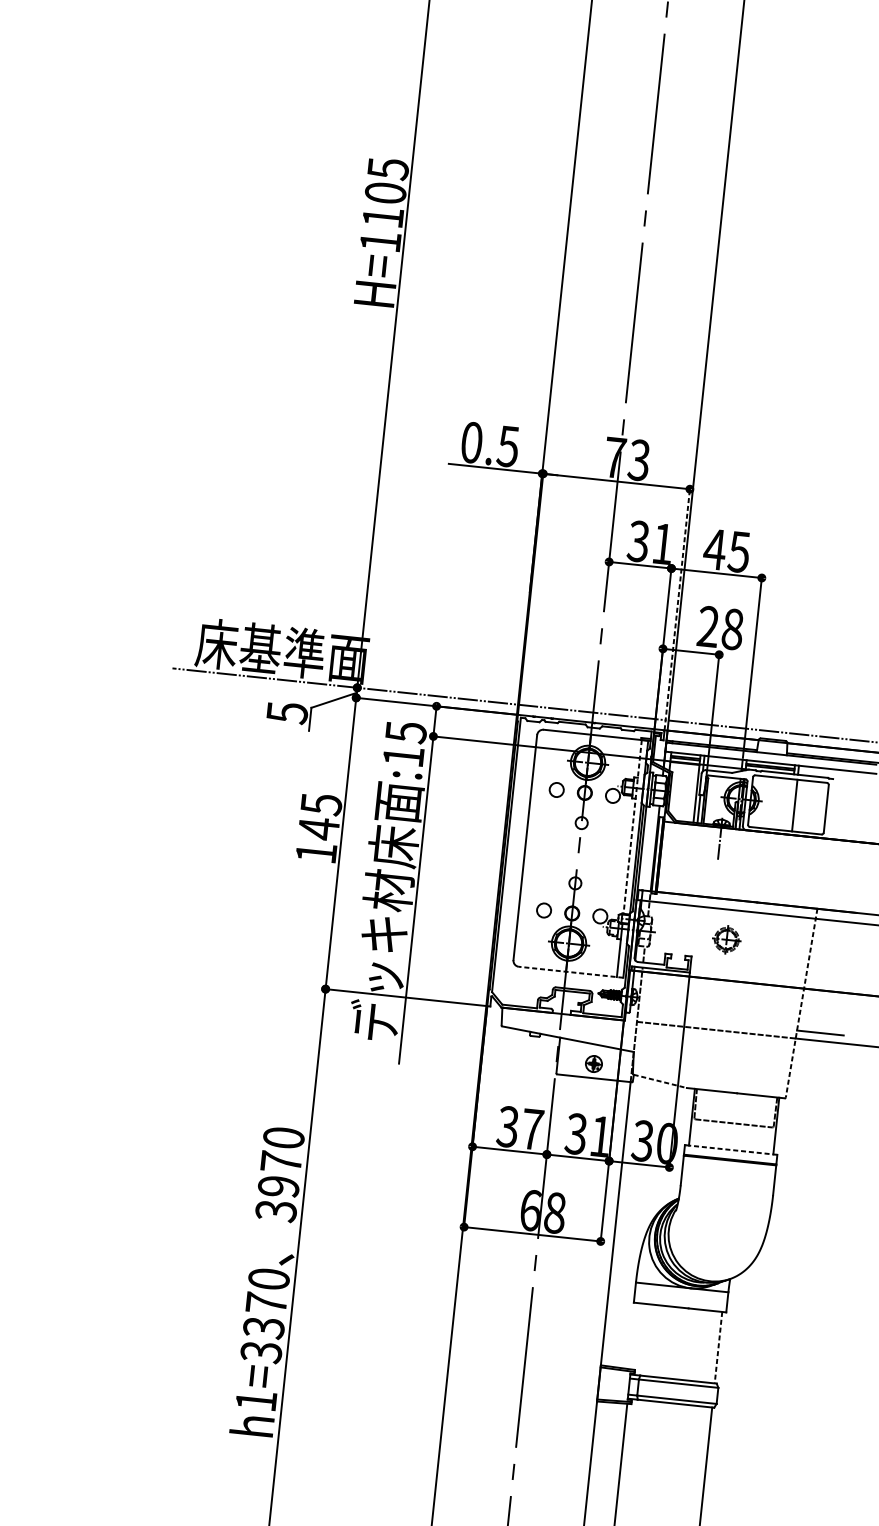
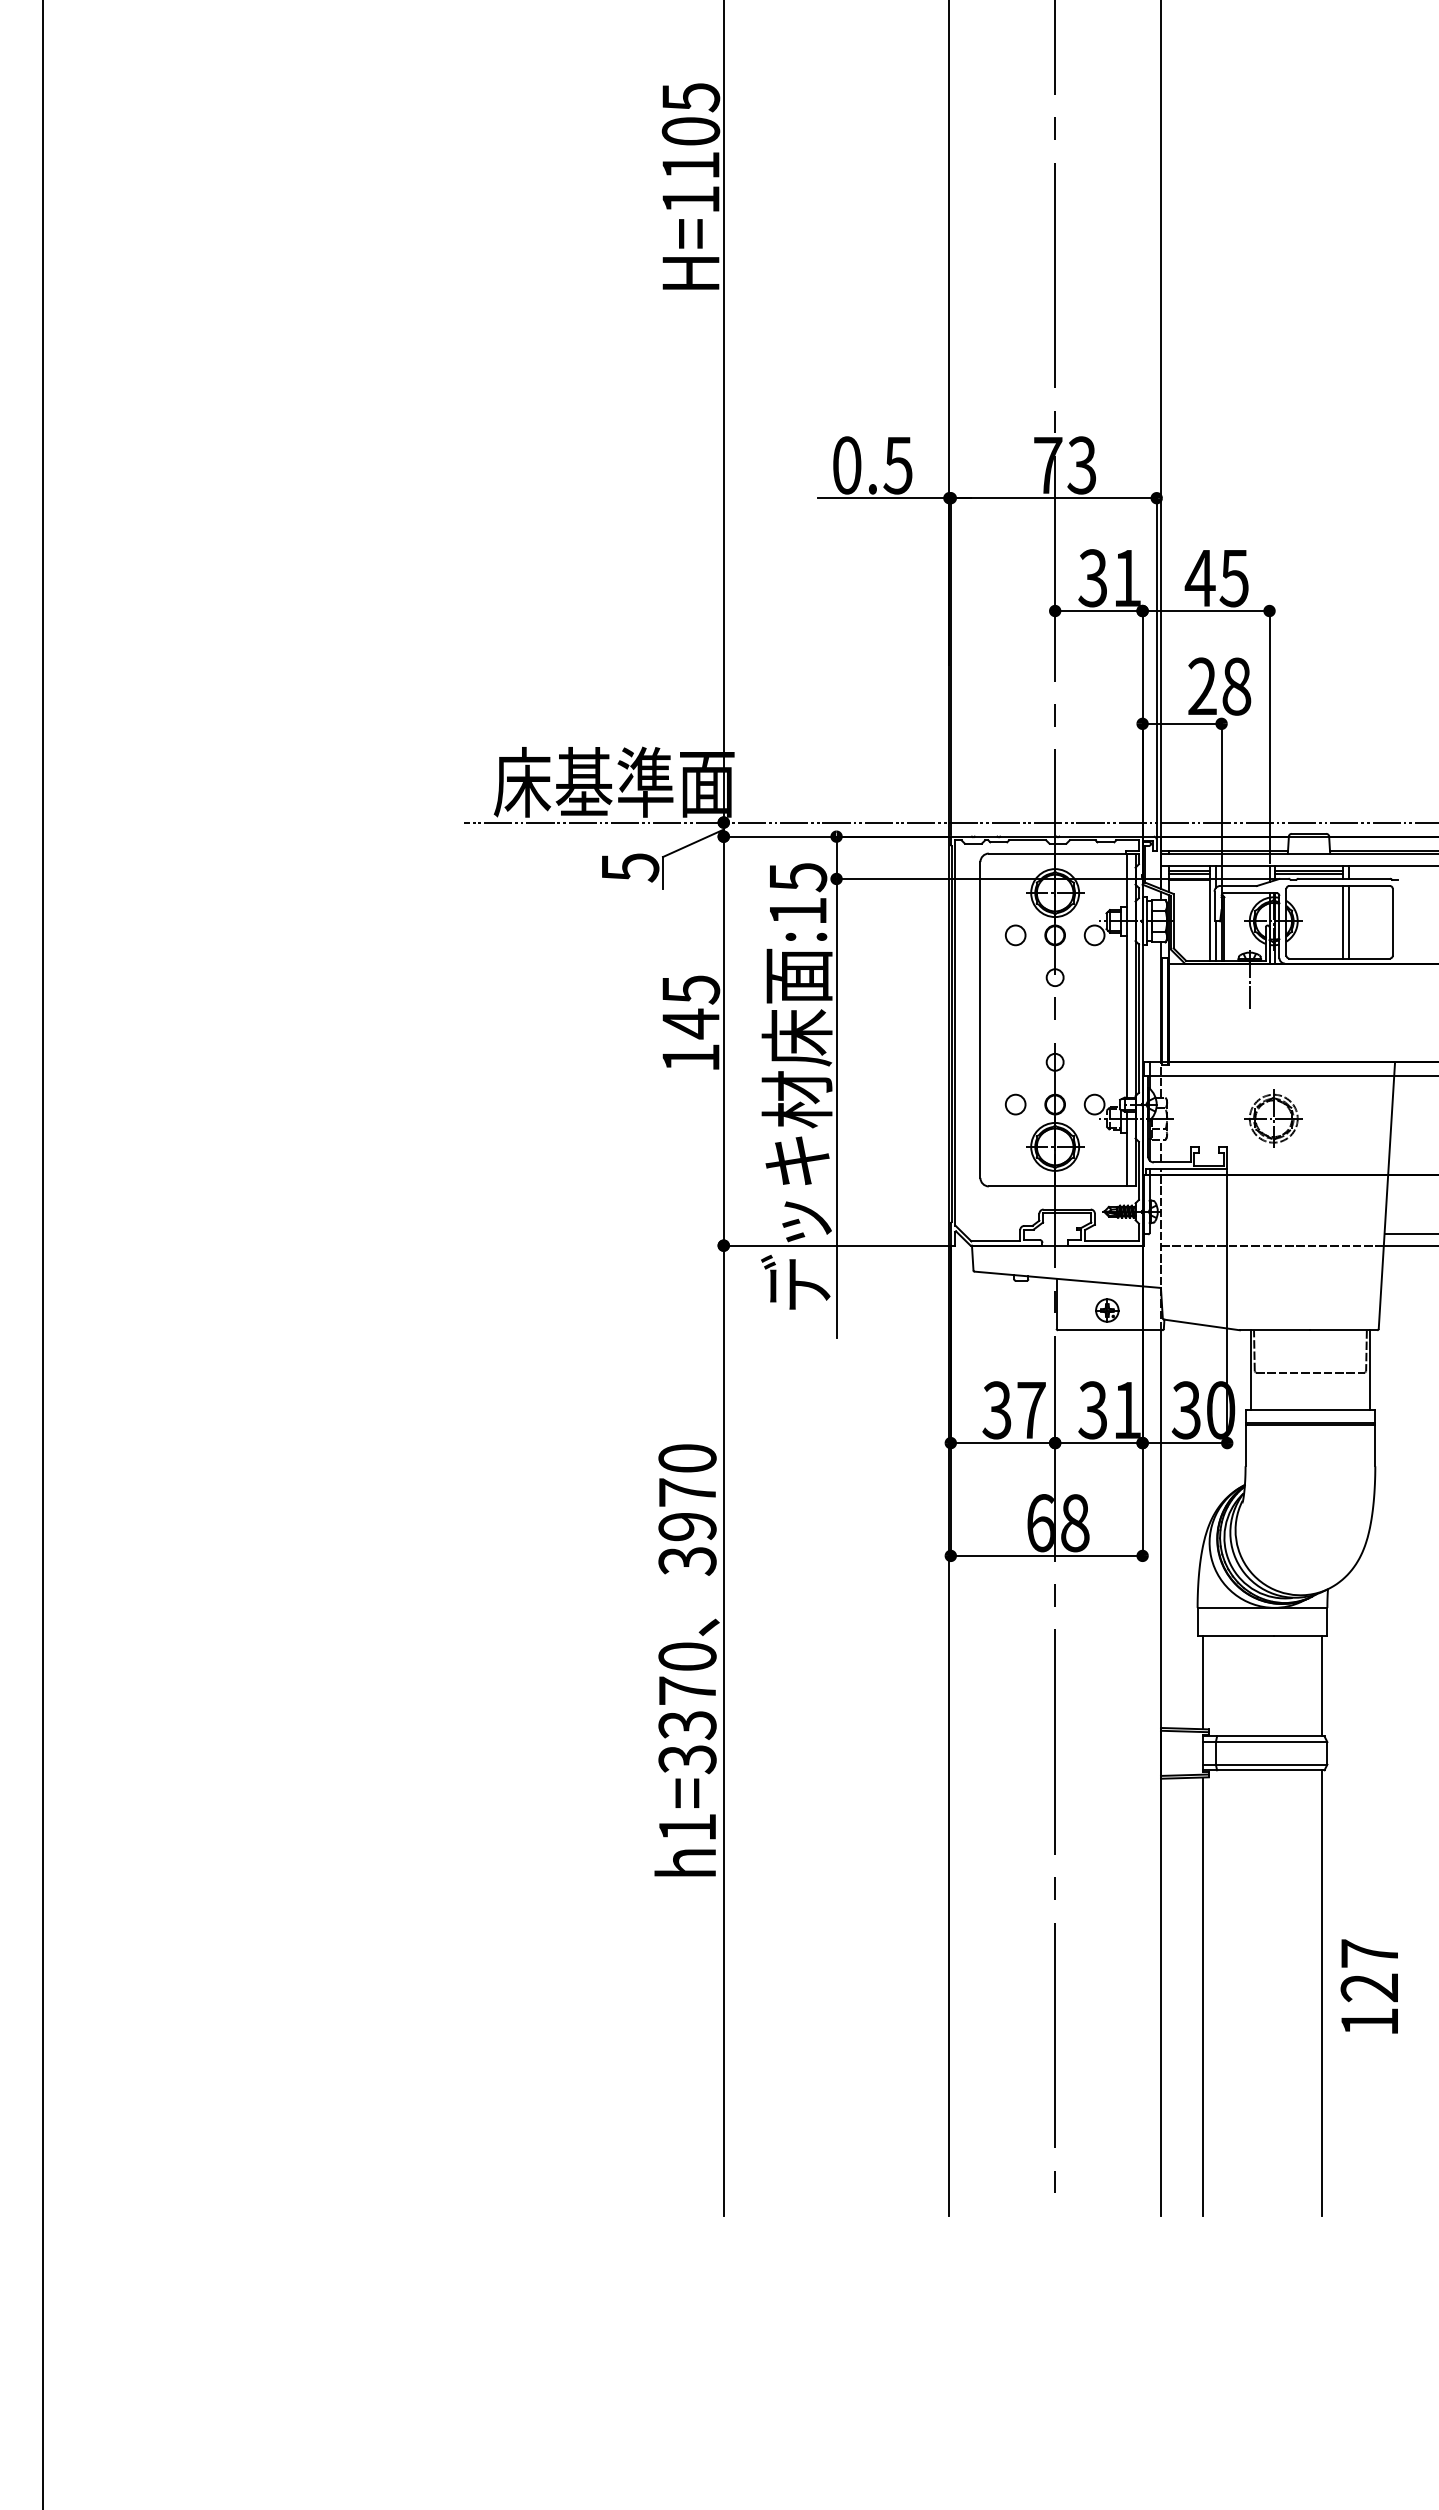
line: (677, 609) -> (1156, 666), dashed -> solid
line: (790, 805) -> (1342, 922), added
line: (632, 826) -> (1126, 975), dashed -> solid
part: (726, 939) -> (1273, 1118), size x1.43
line: (570, 972) -> (1061, 1186), dashed -> solid
line: (801, 1003) -> (1386, 1195), dashed -> solid
line: (660, 1081) -> (1202, 1325), dashed -> solid
line: (731, 1149) -> (1310, 1409), dashed -> solid
line: (634, 1336) -> (1203, 1682), added
line: (718, 1347) -> (1321, 1686), dashed -> solid

